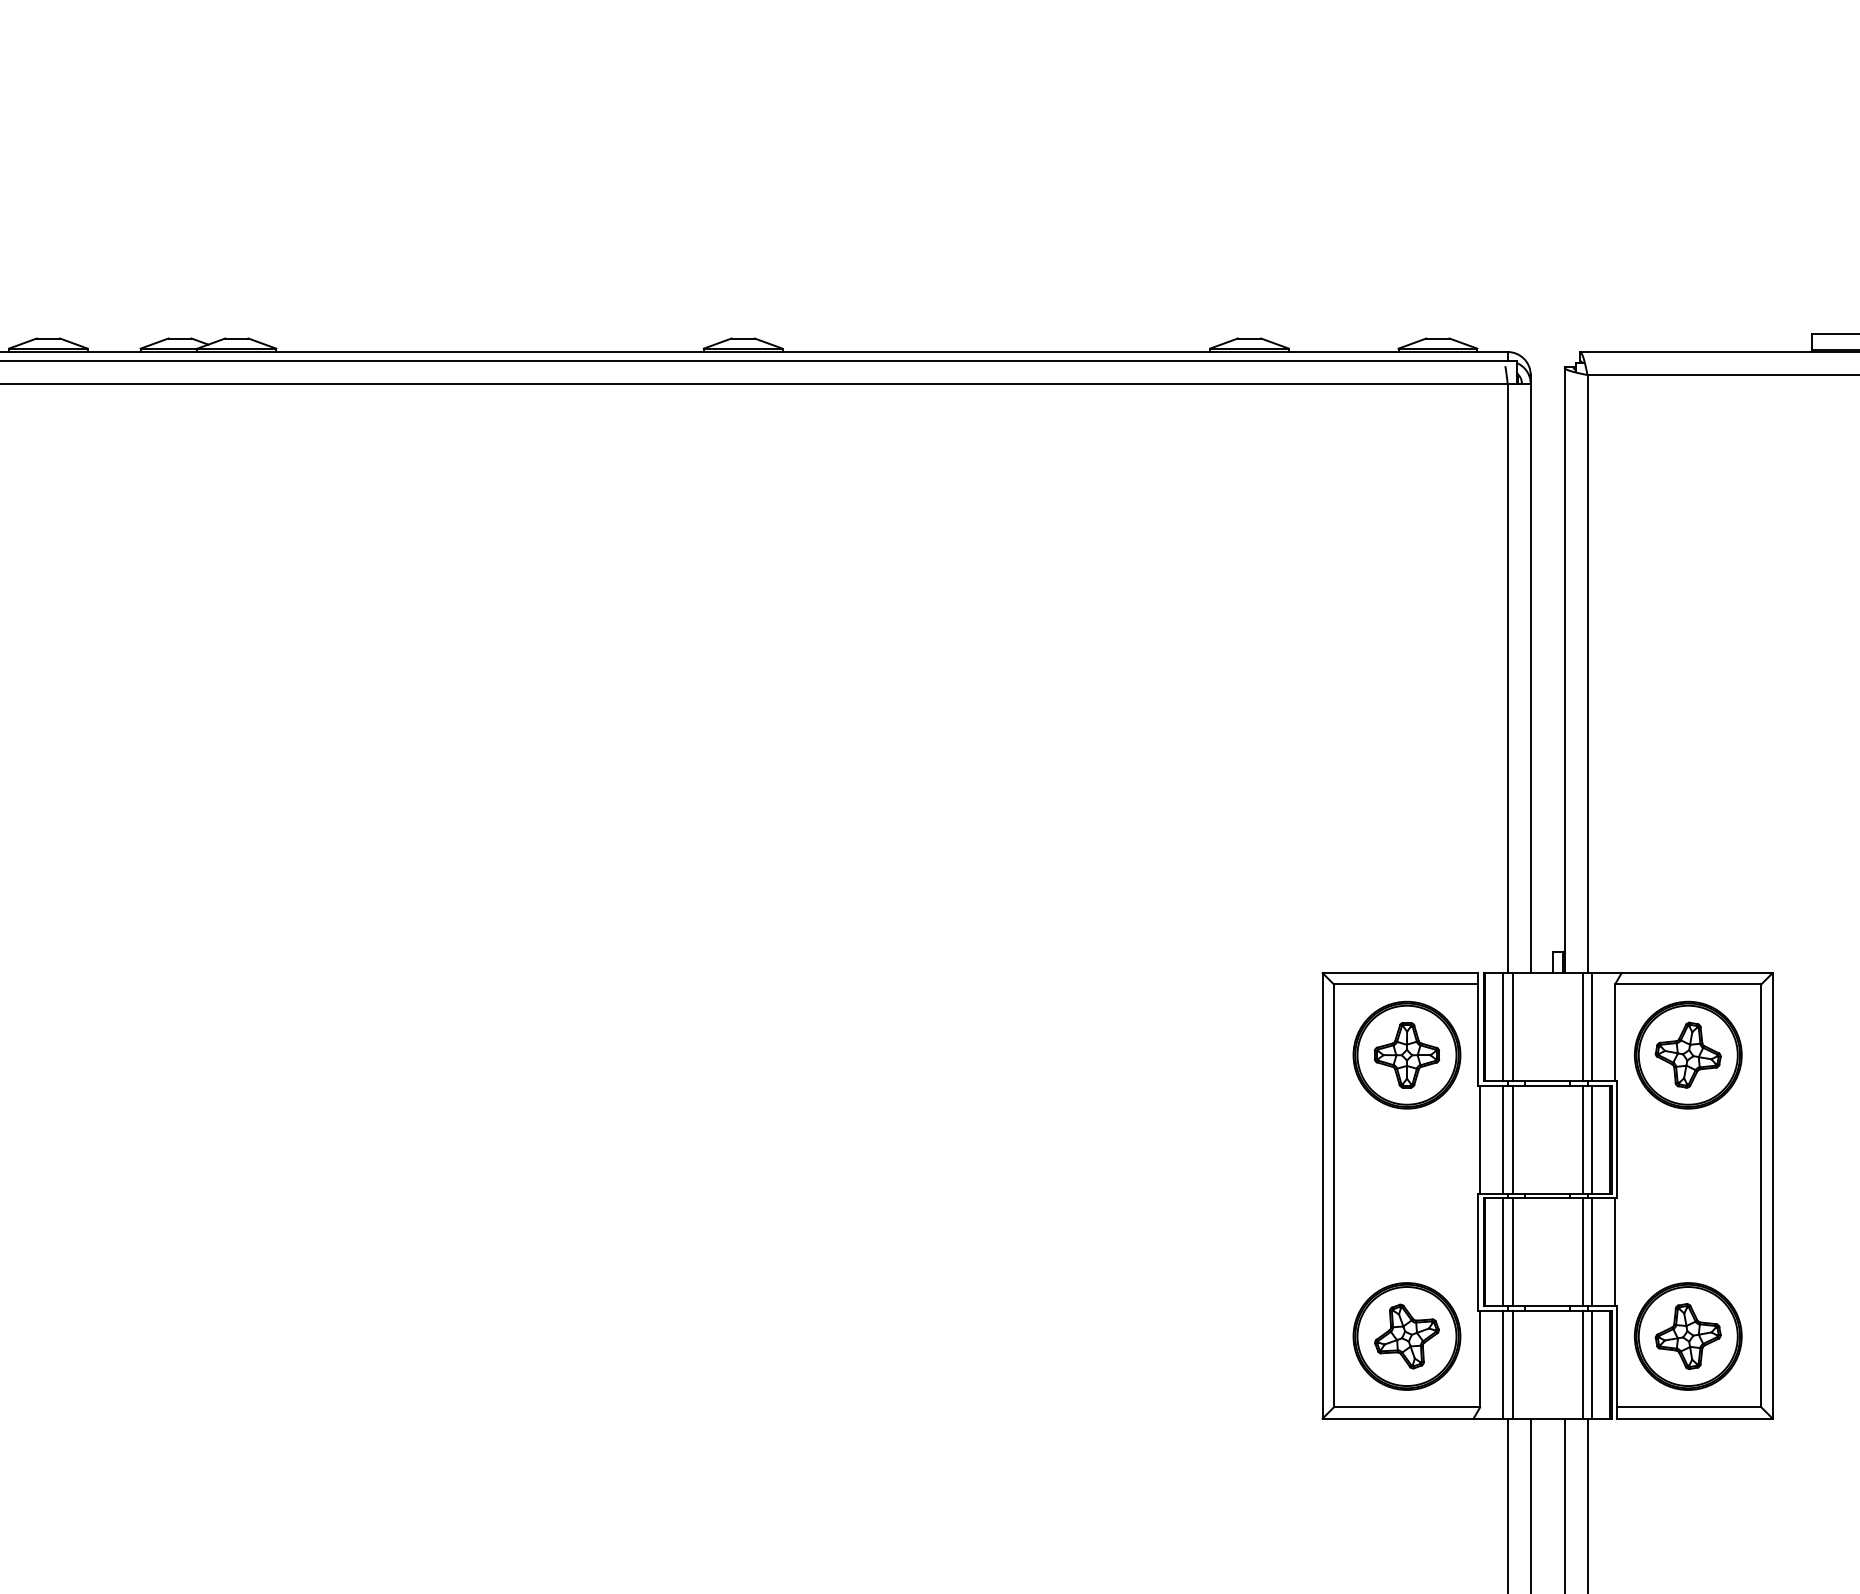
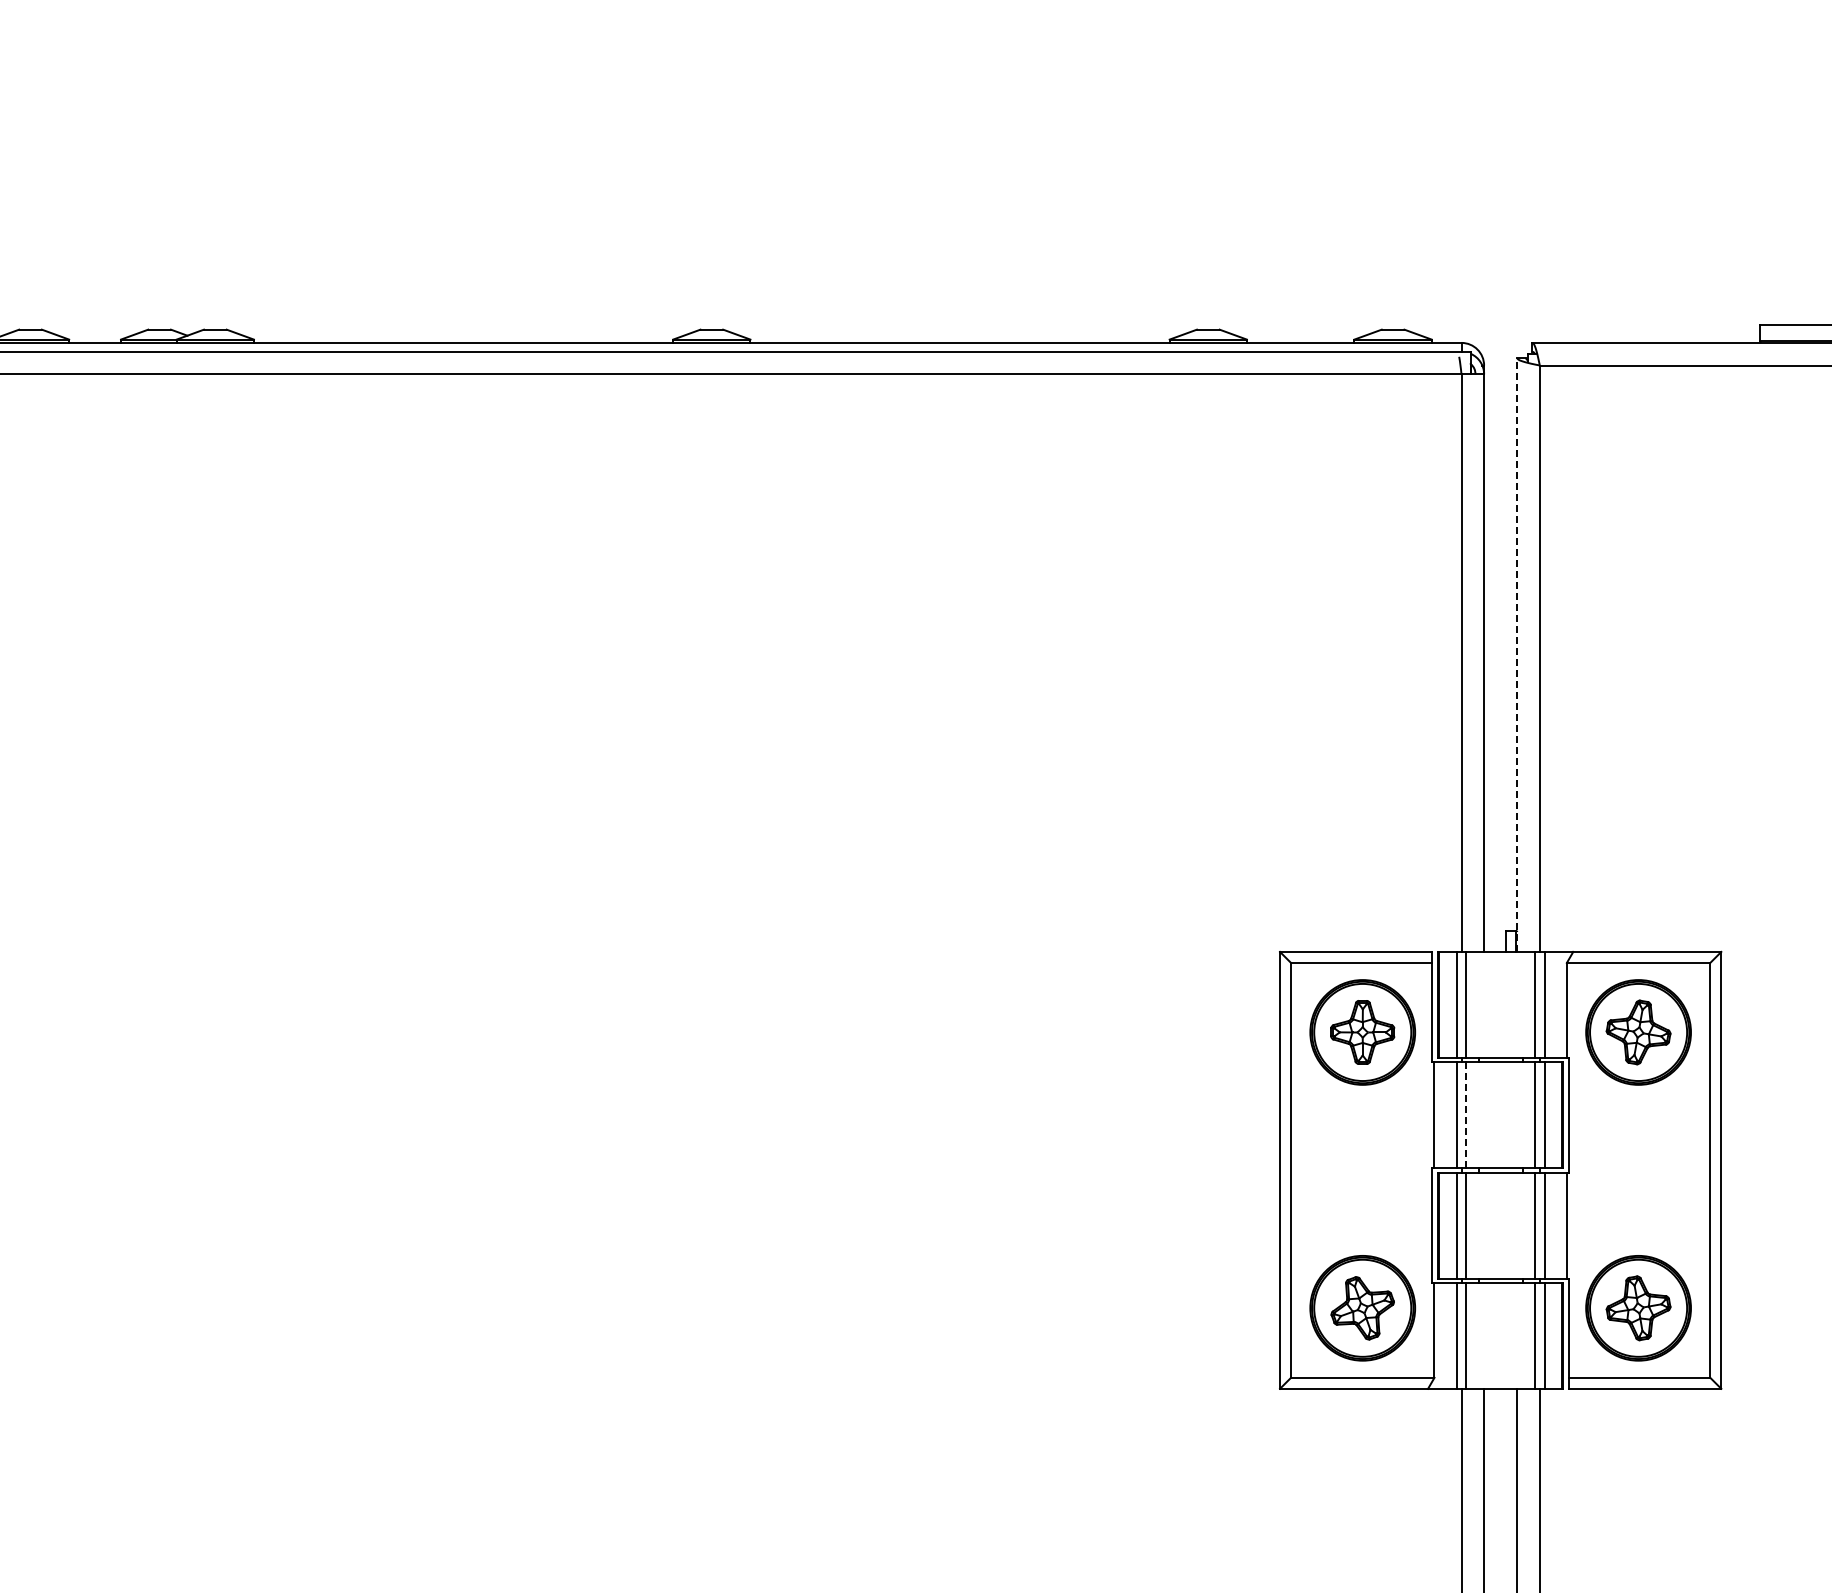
line: (1564, 669) -> (1517, 654), solid -> dashed
line: (1512, 1139) -> (1466, 1115), solid -> dashed

